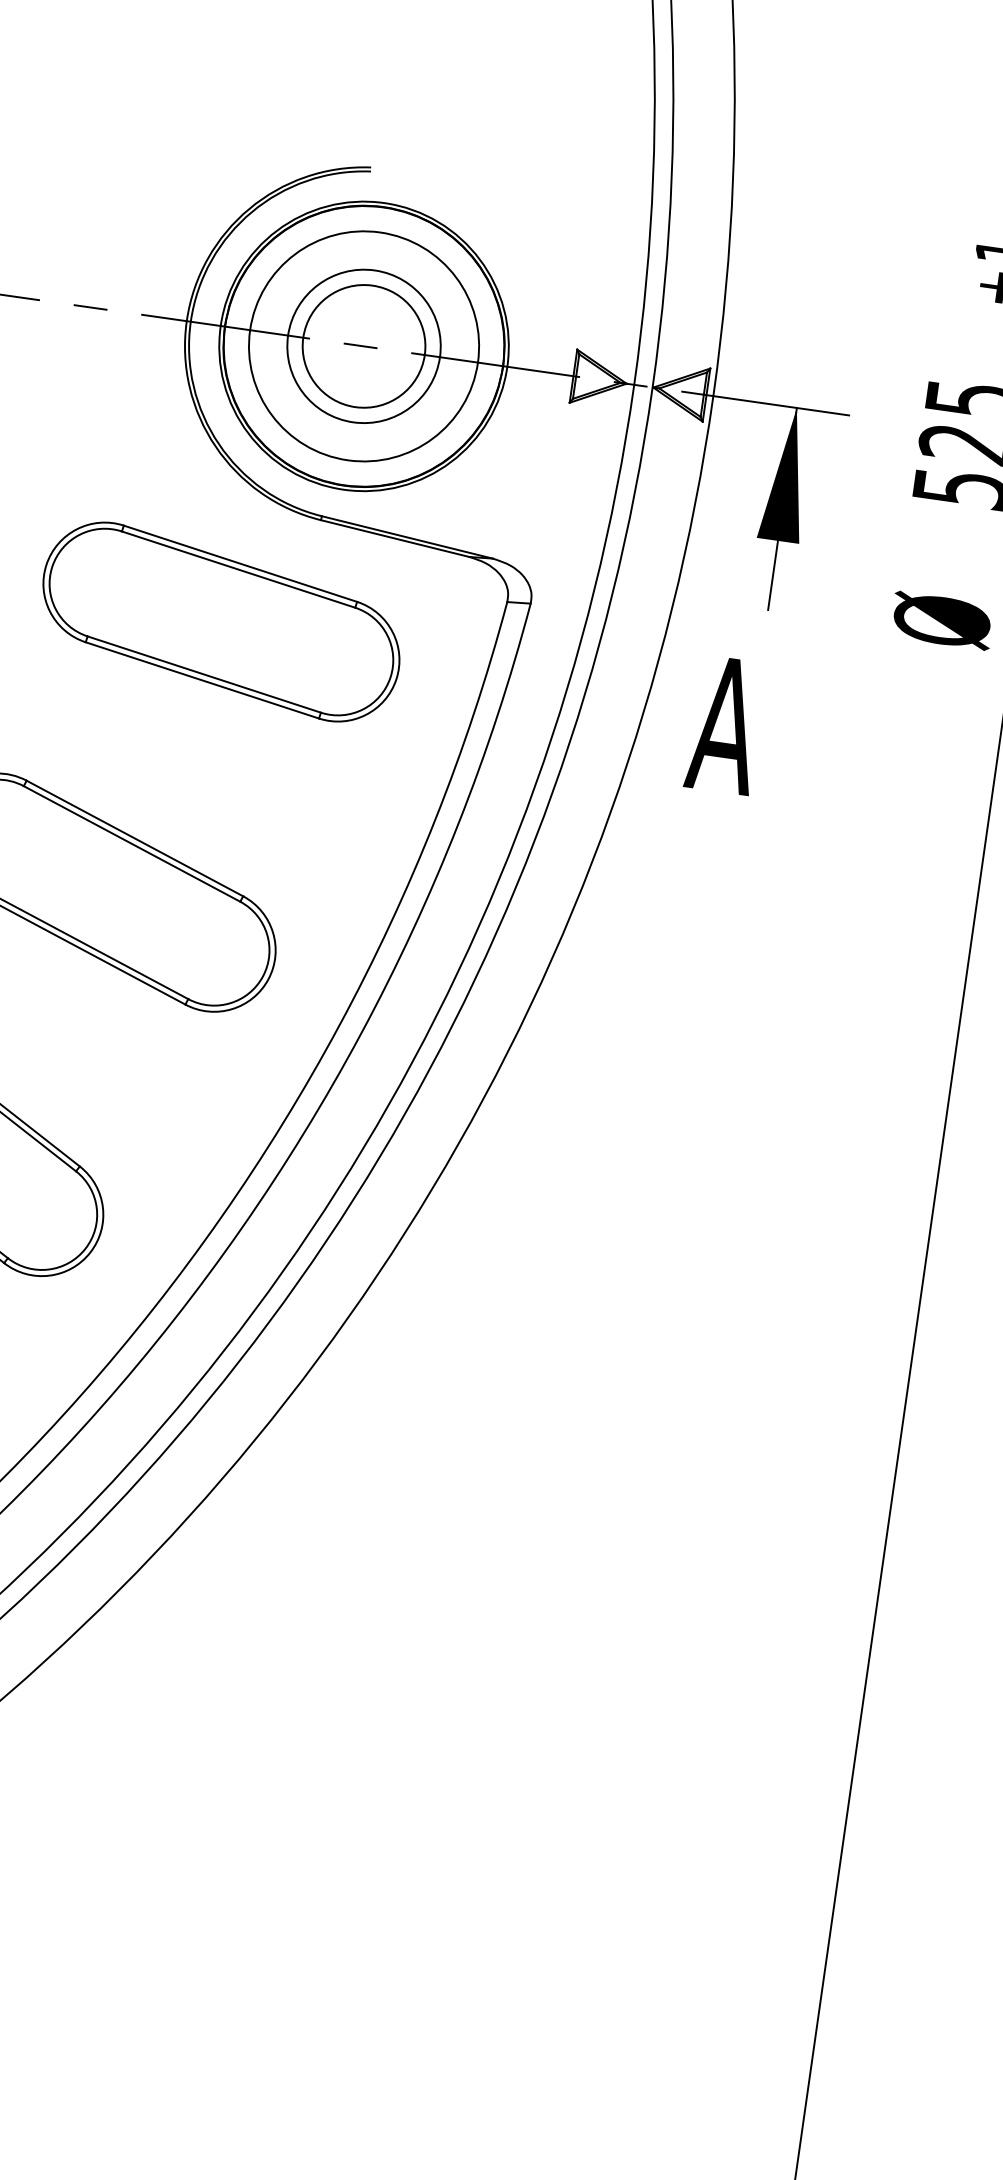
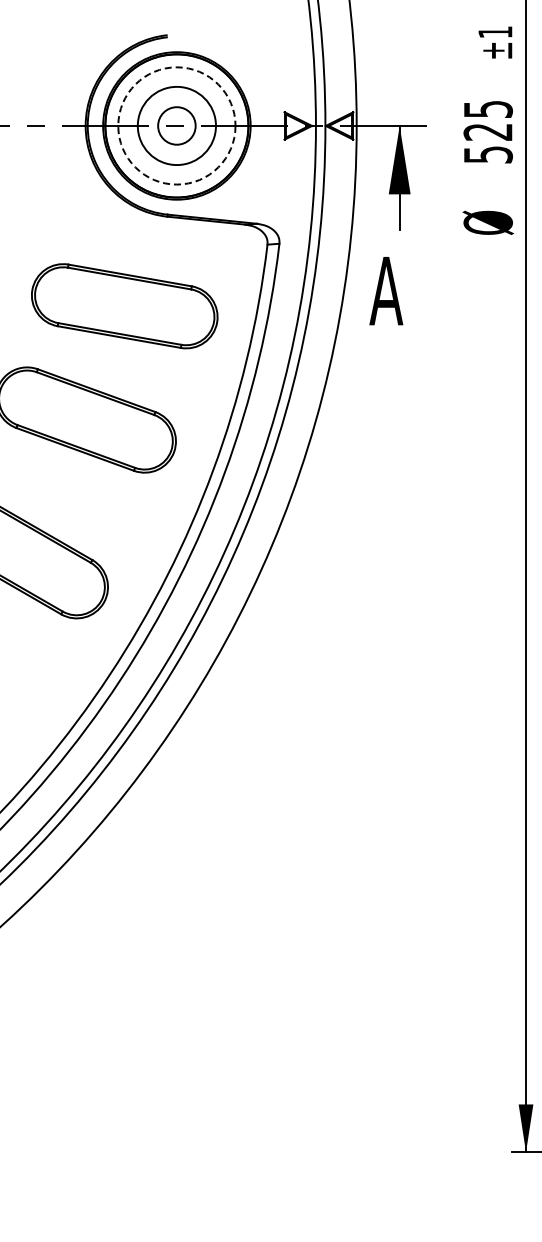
circle: (363, 345) -> (176, 125), size x0.6
circle: (363, 345) -> (176, 125), solid -> dashed
part: (220, 622) -> (124, 306), moved

